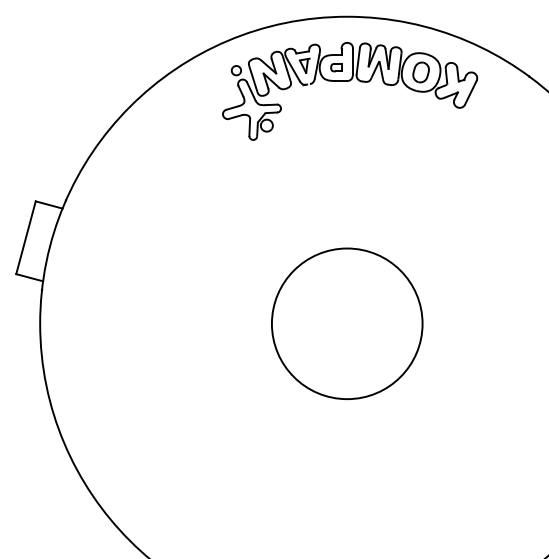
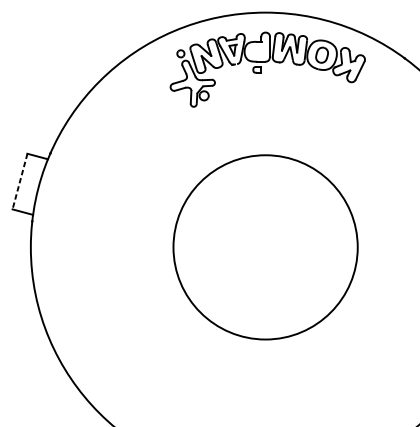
part: (336, 67) -> (257, 69), moved
line: (26, 237) -> (20, 181), solid -> dashed
circle: (346, 323) -> (265, 247), size x1.6

